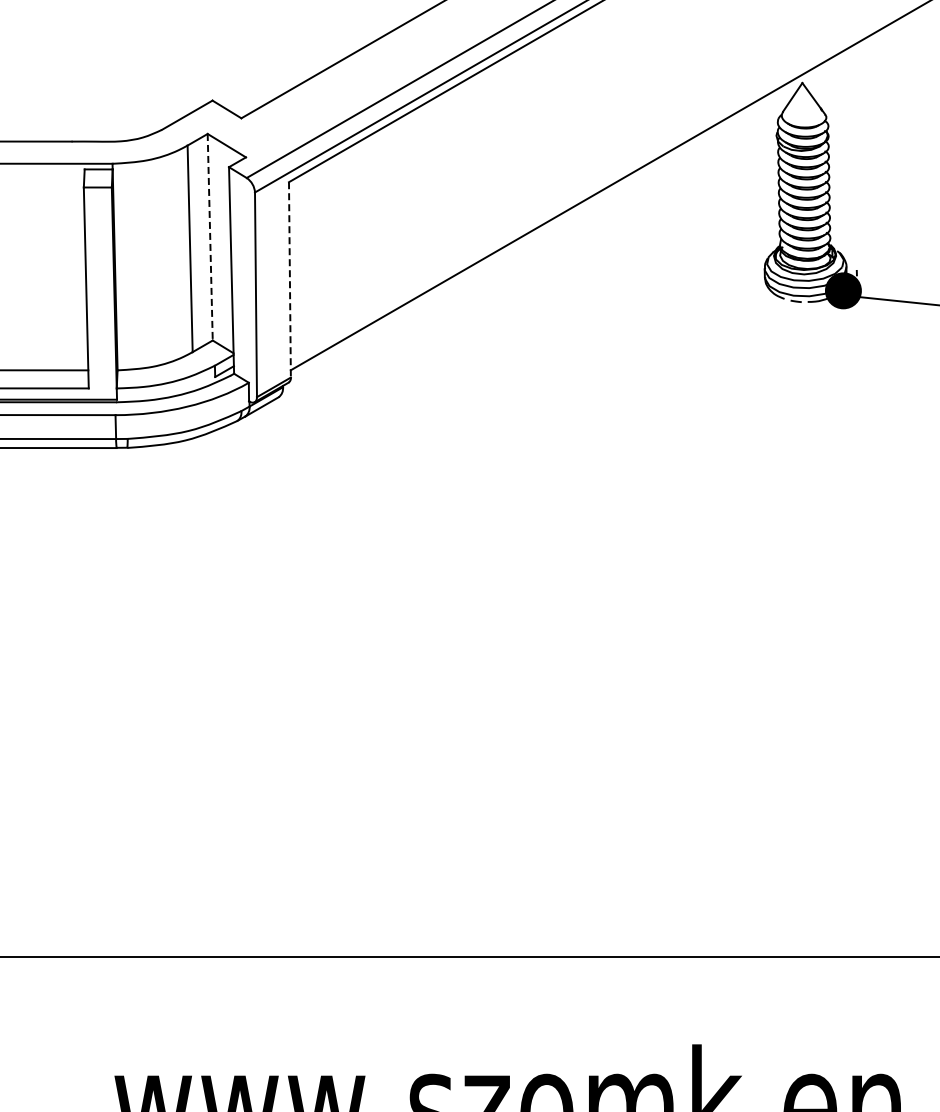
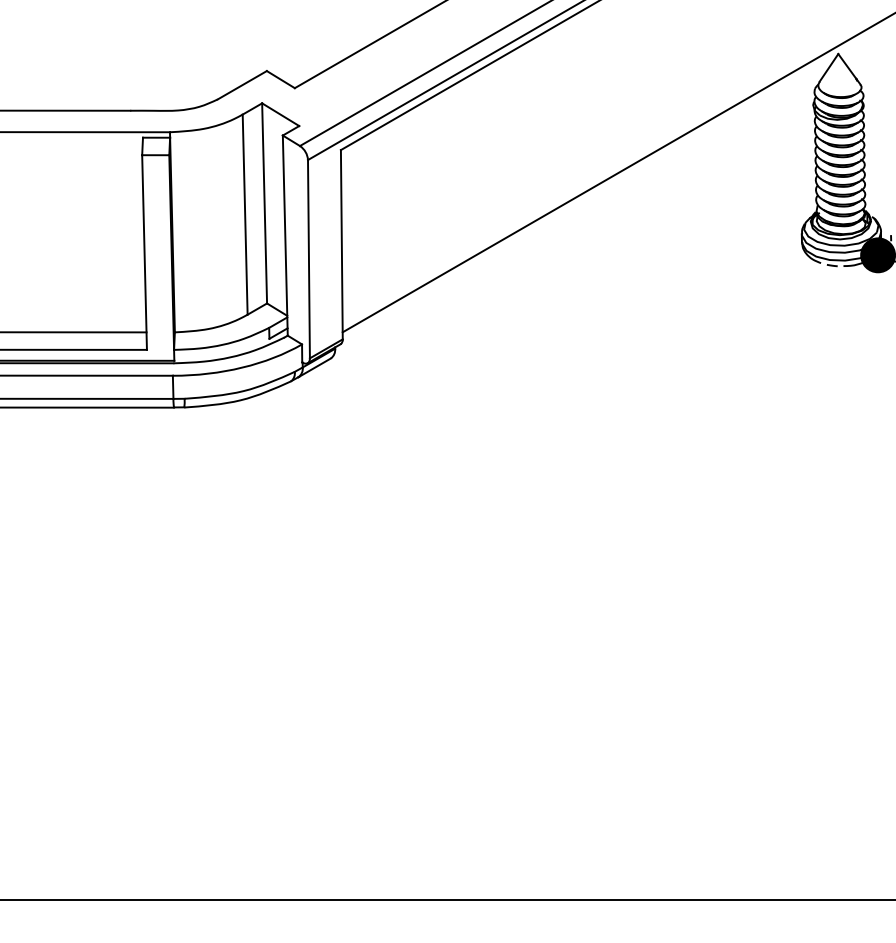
line: (210, 237) -> (264, 203), dashed -> solid
line: (289, 279) -> (341, 244), dashed -> solid

